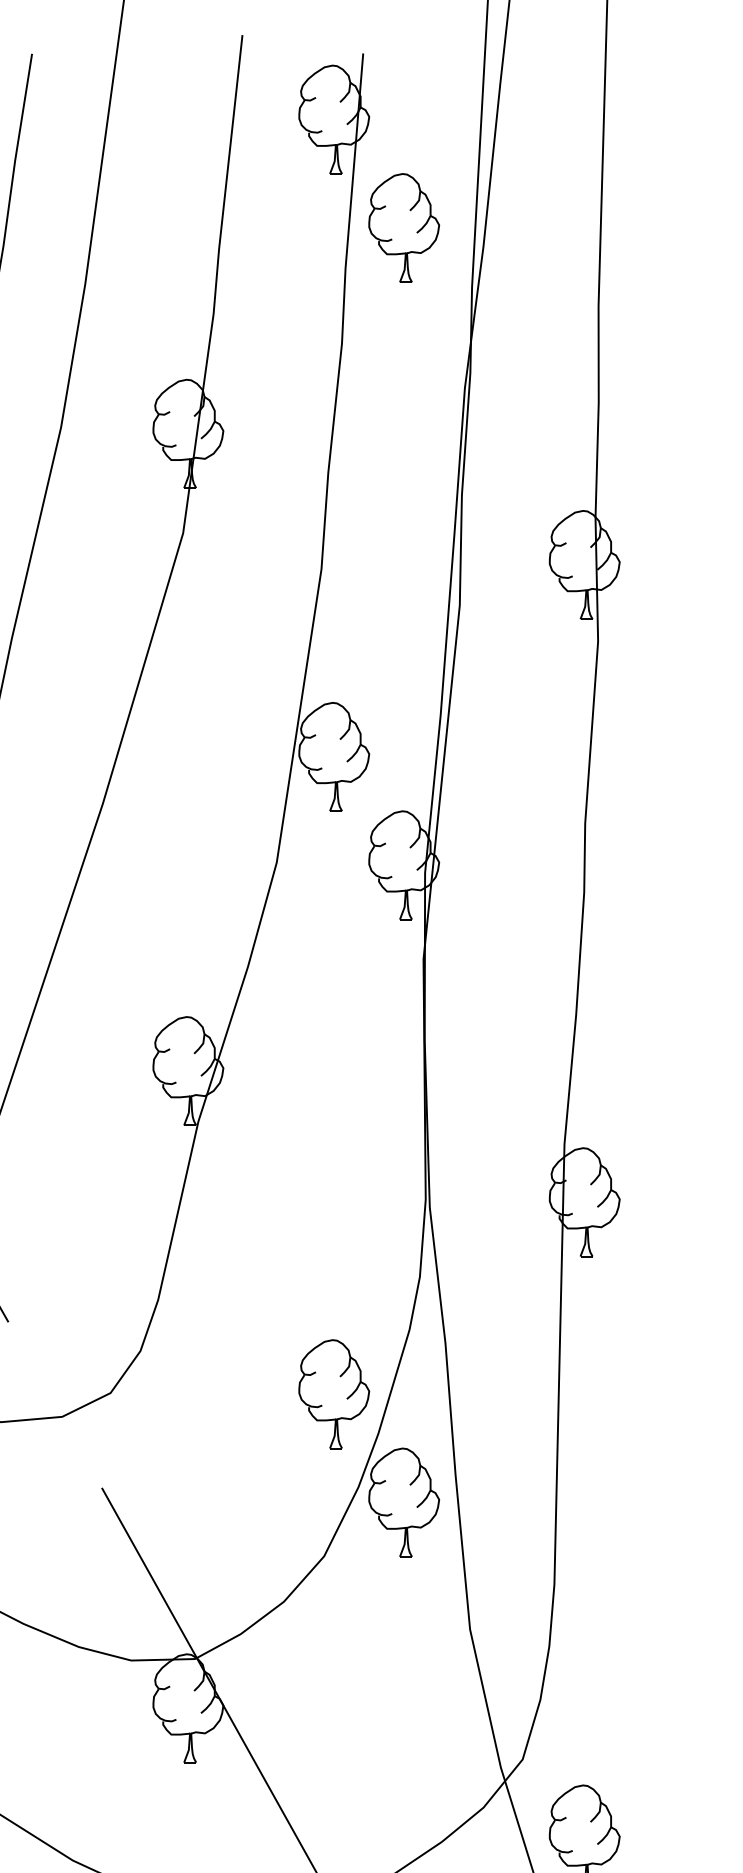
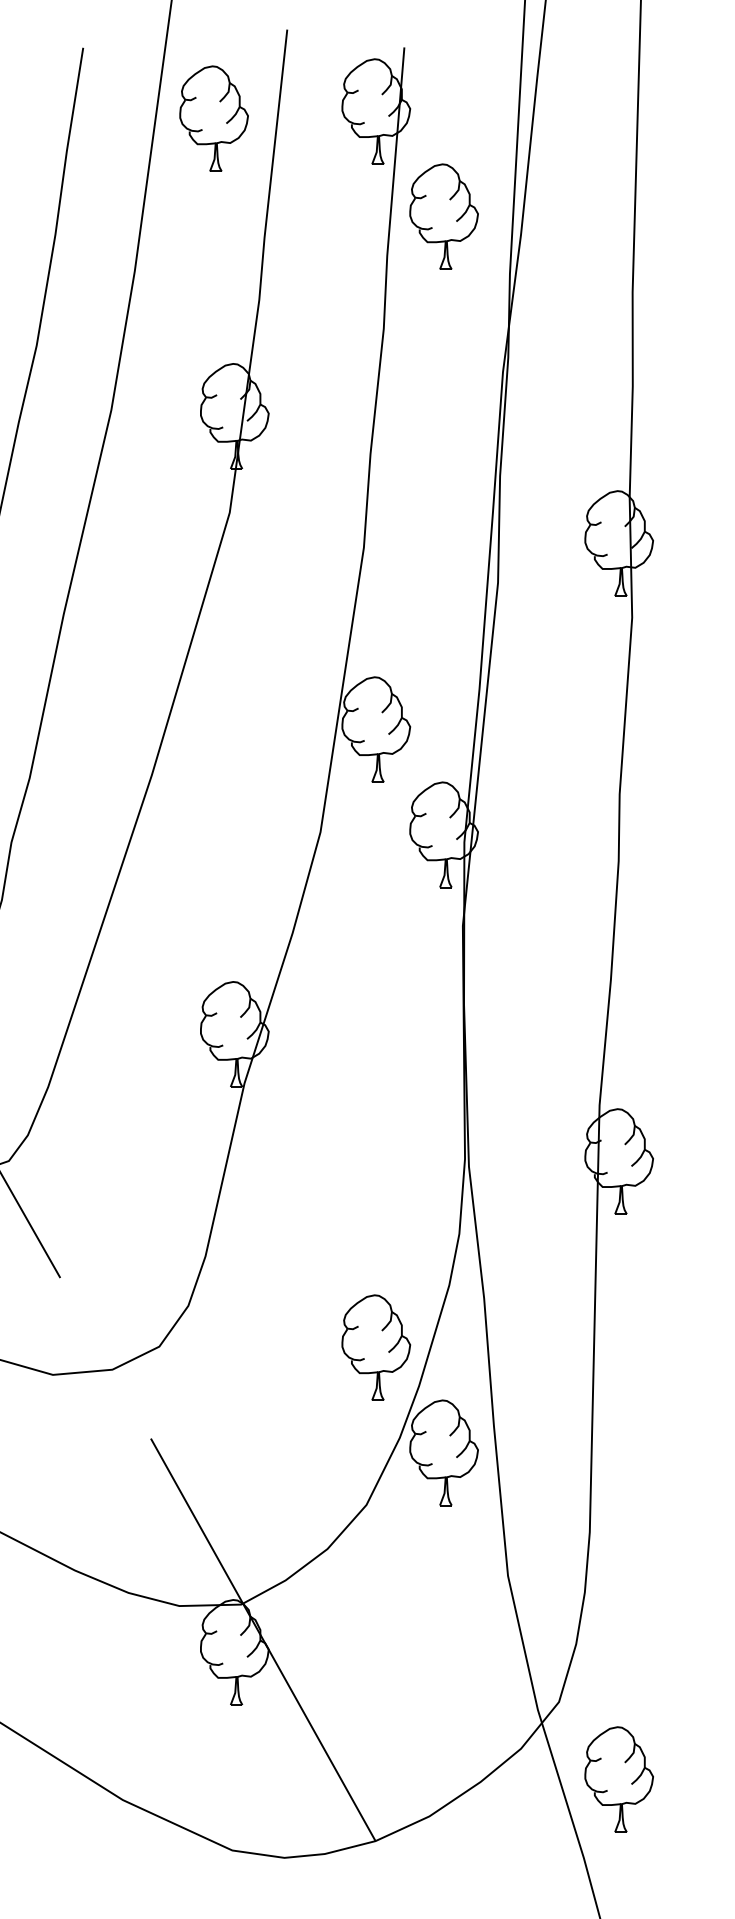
part: (166, 126) -> (213, 118), added

